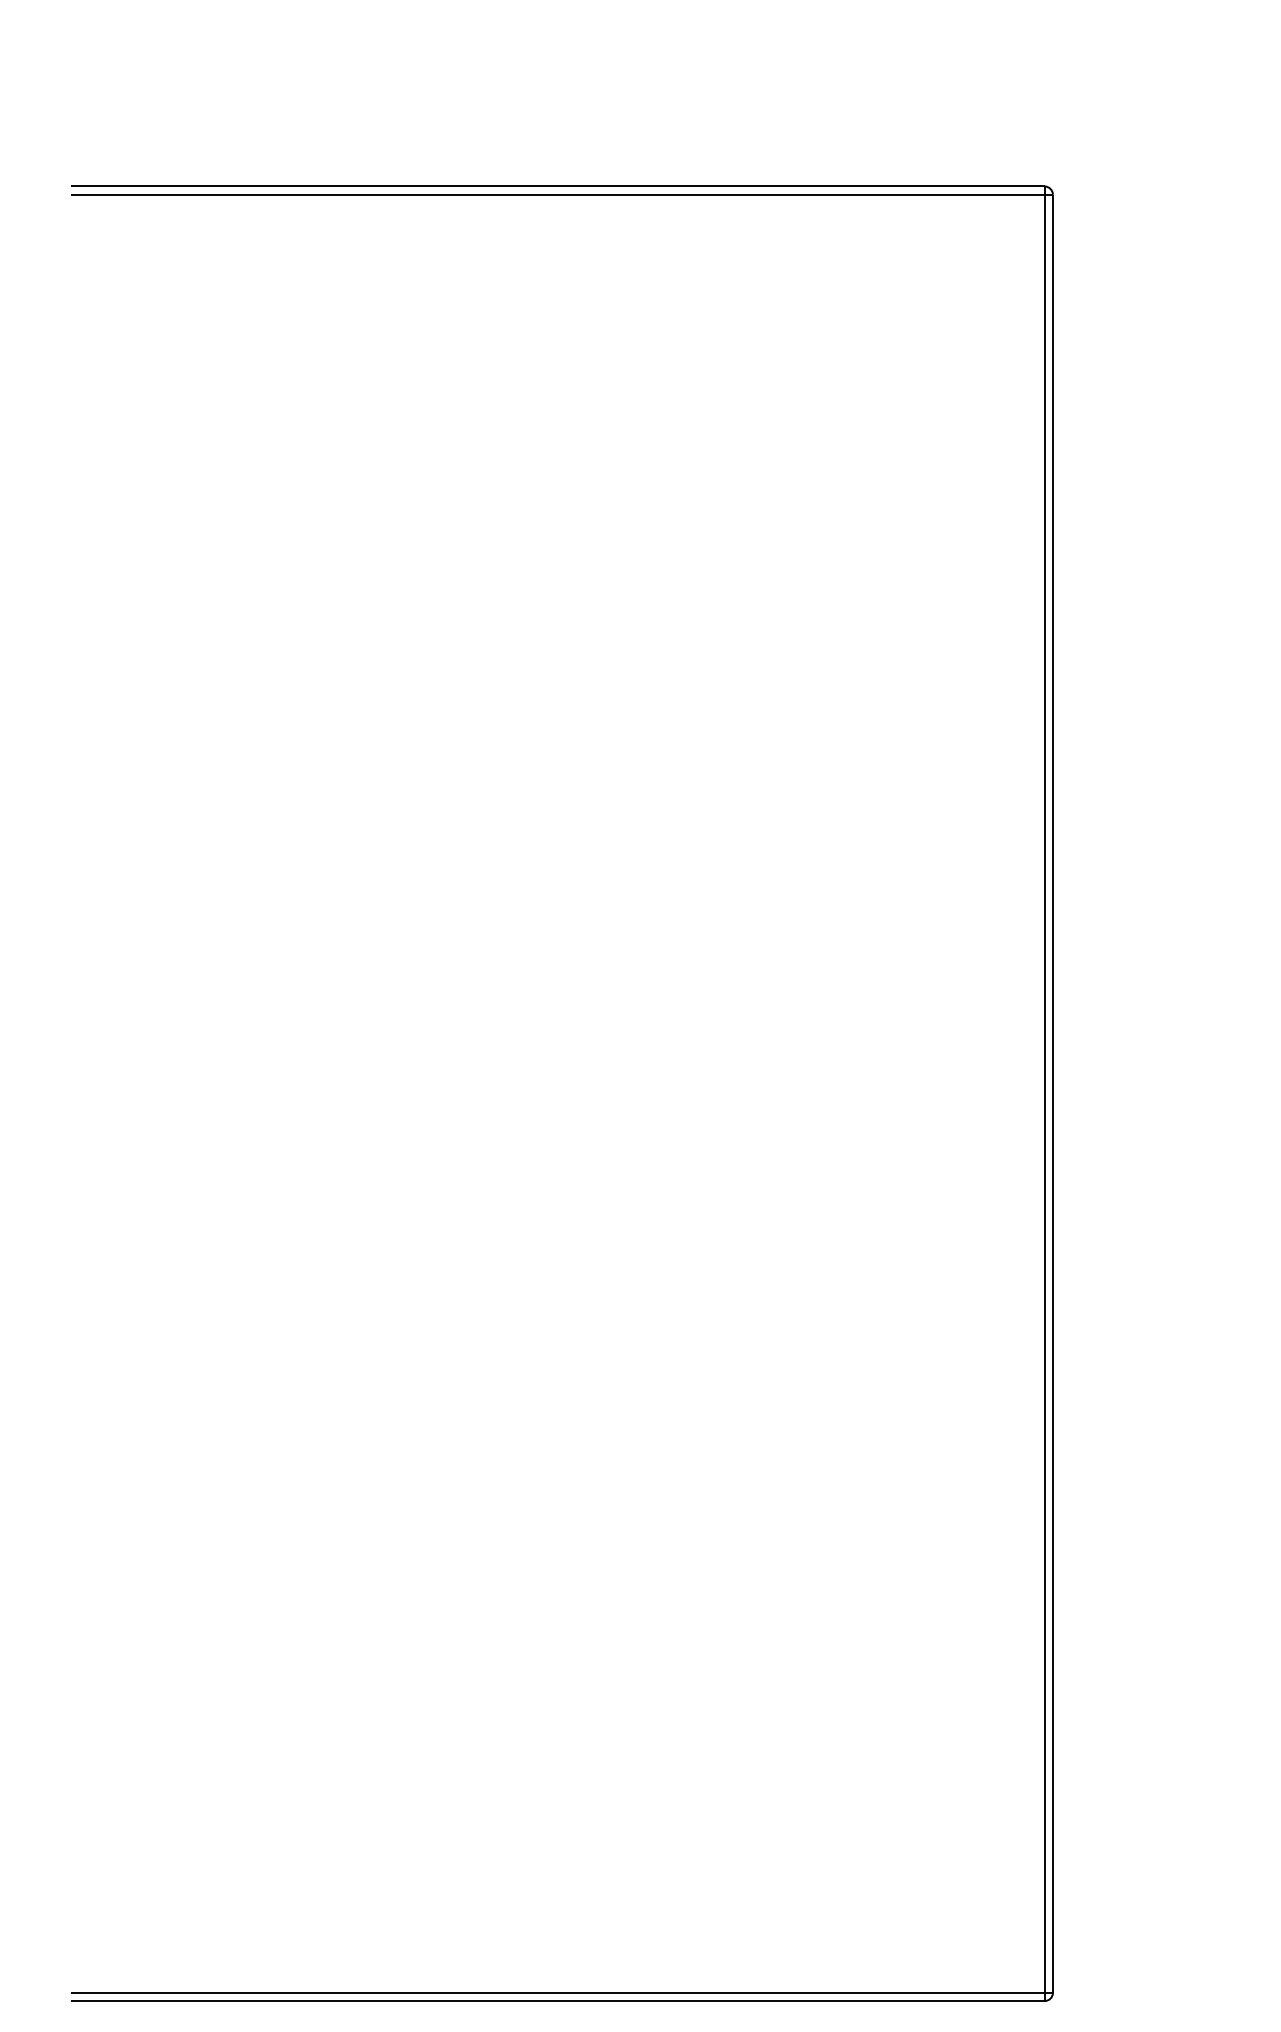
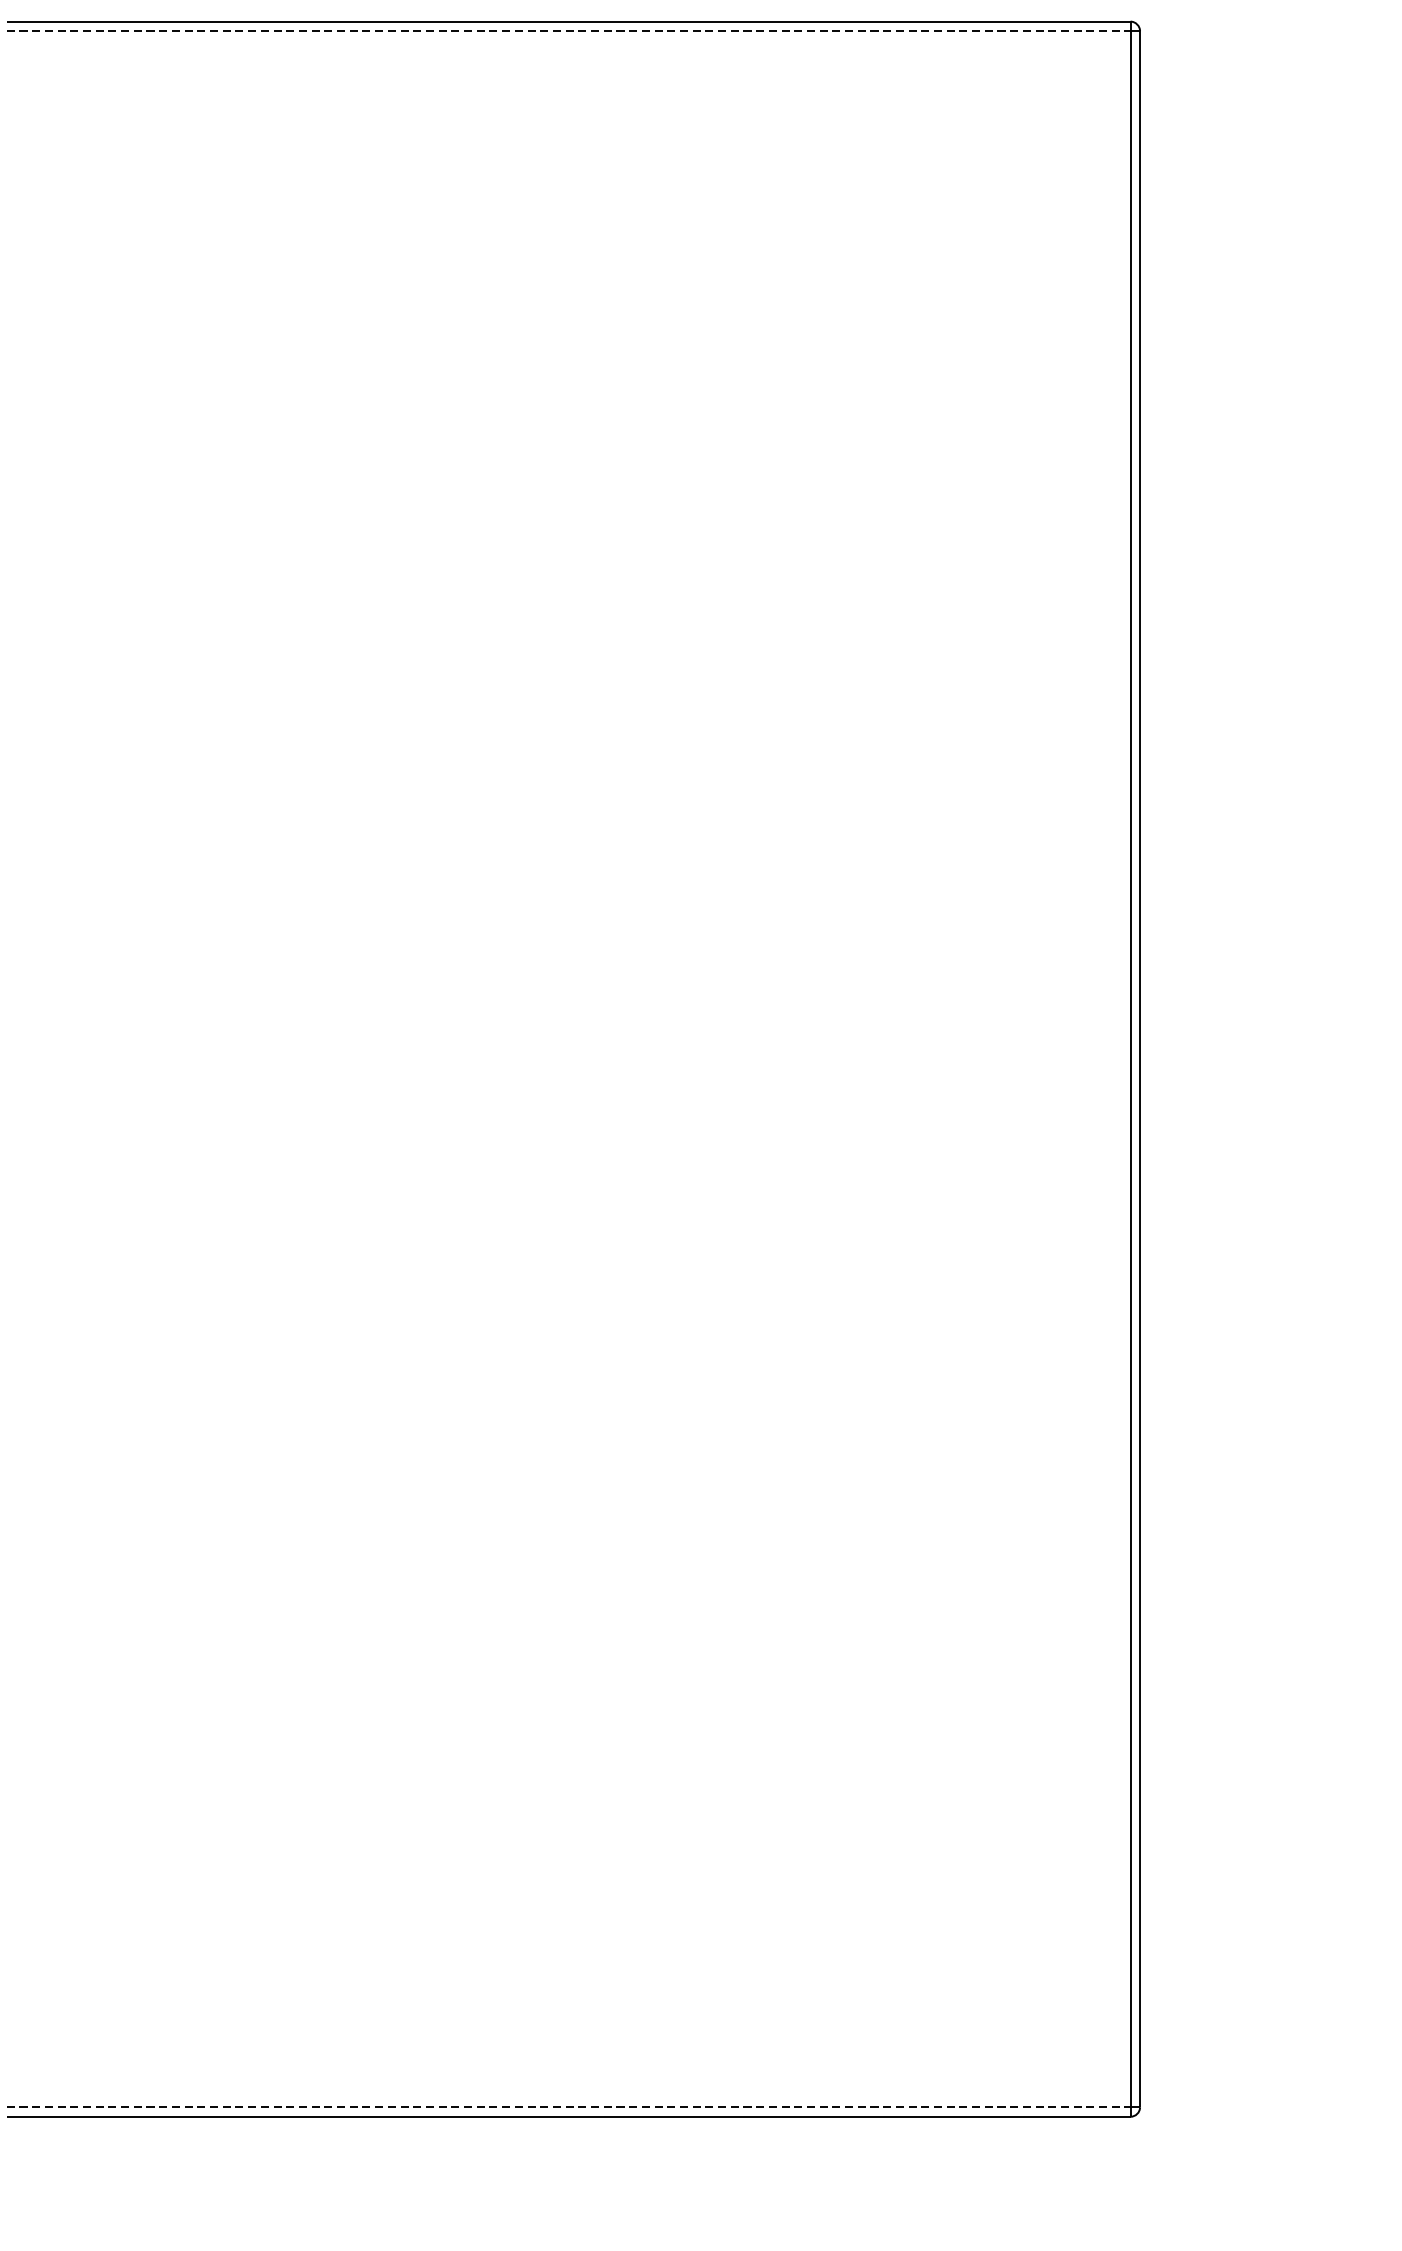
line: (558, 194) -> (569, 30), solid -> dashed
line: (558, 1992) -> (569, 2106), solid -> dashed

